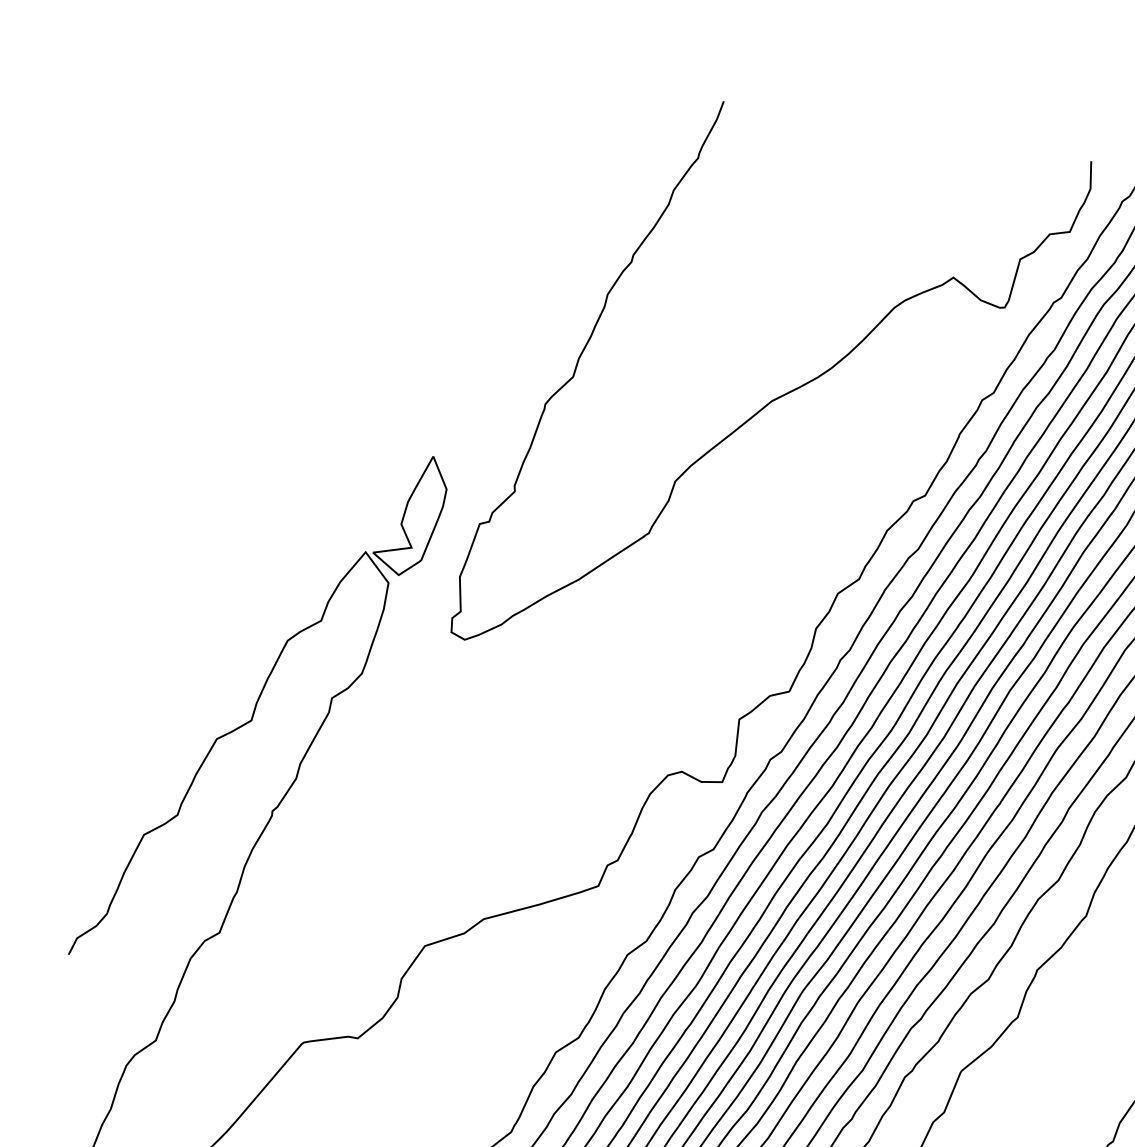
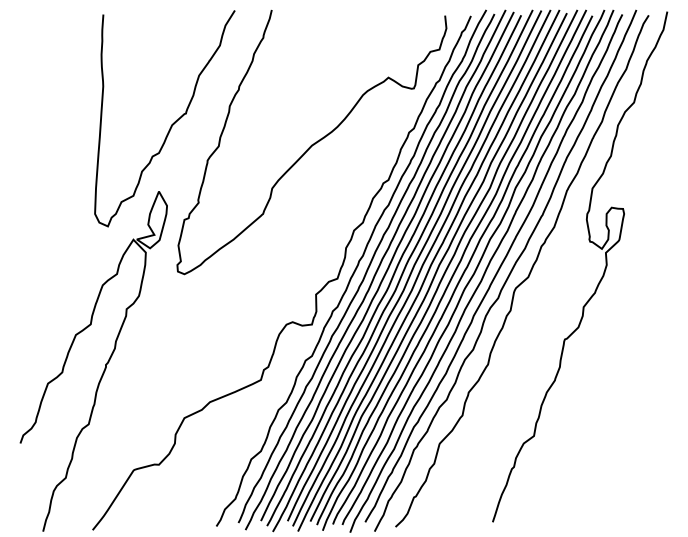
curve: (478, 317) -> (171, 124), added

